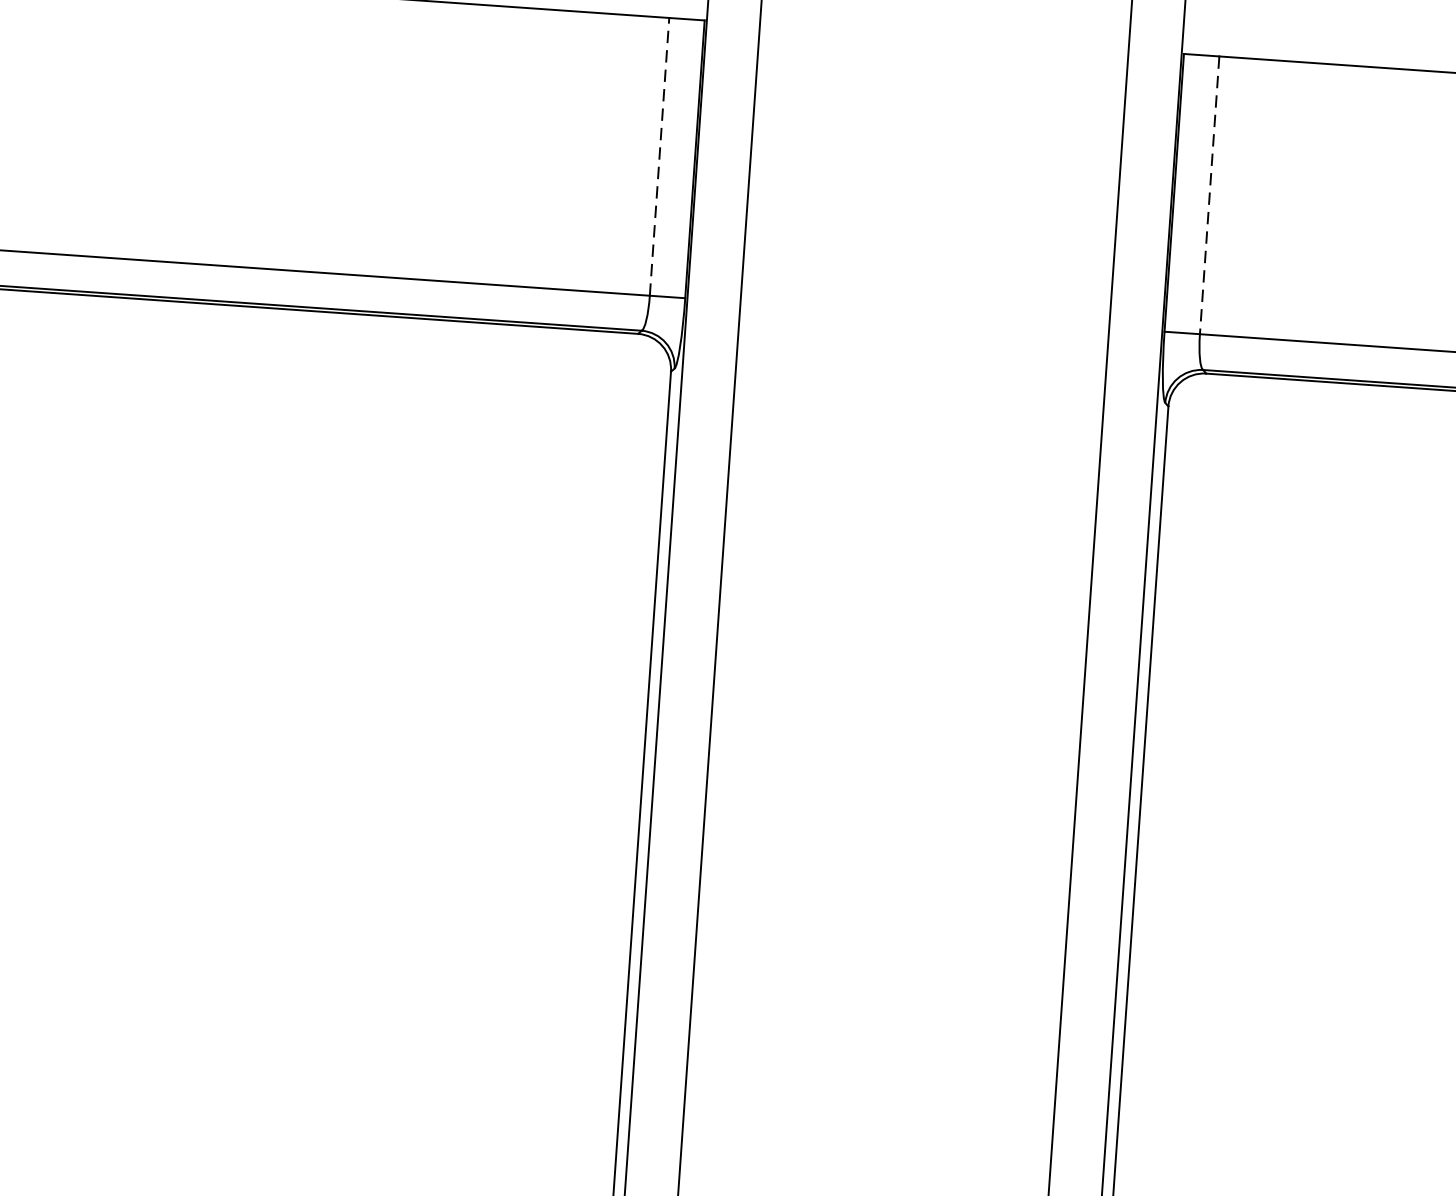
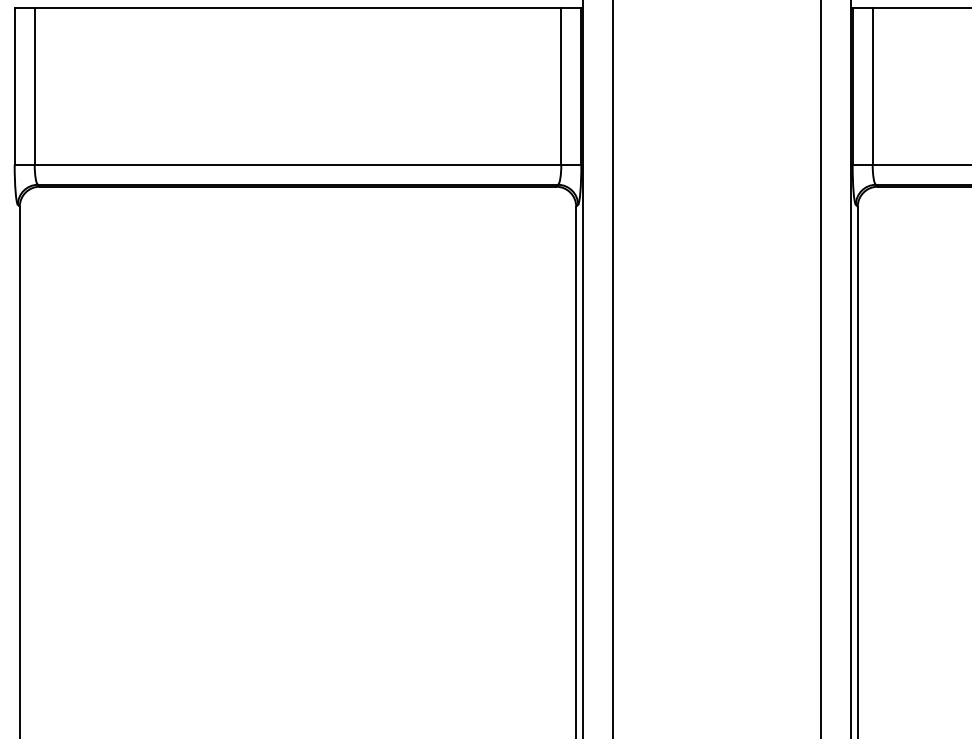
line: (659, 157) -> (561, 86), dashed -> solid
line: (1209, 195) -> (872, 86), dashed -> solid

